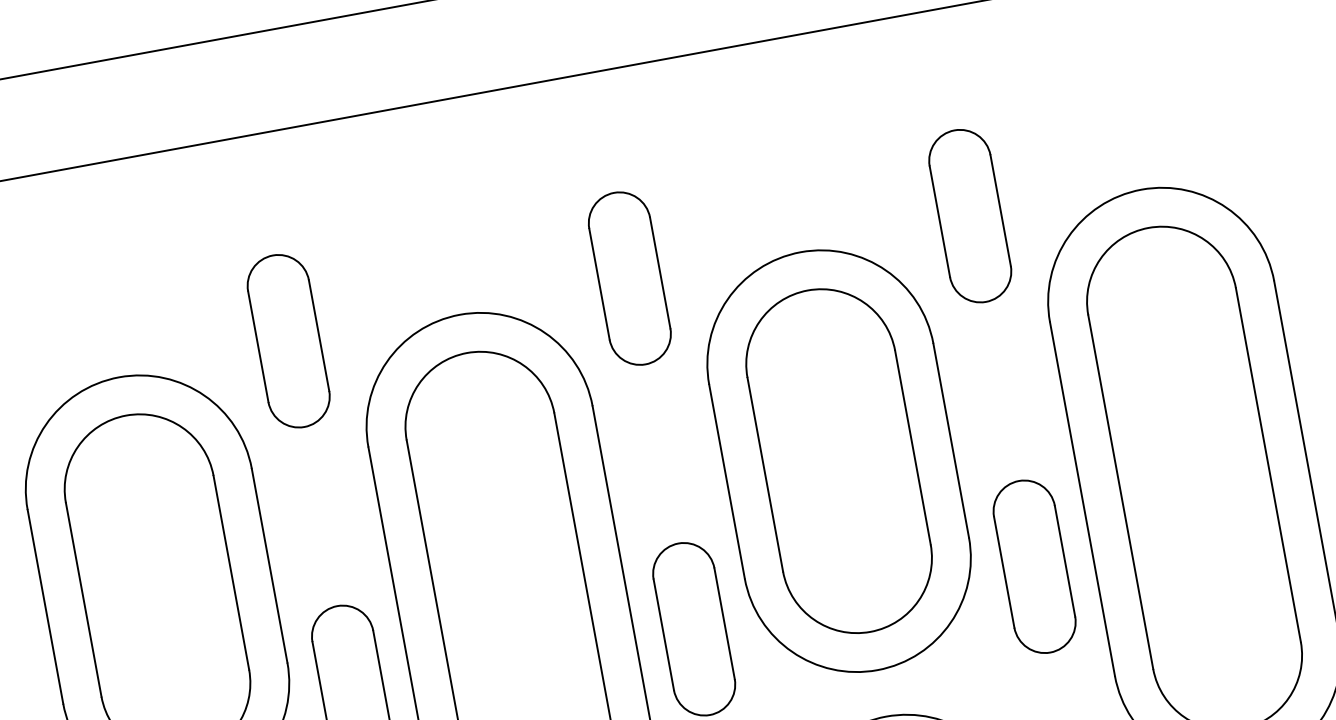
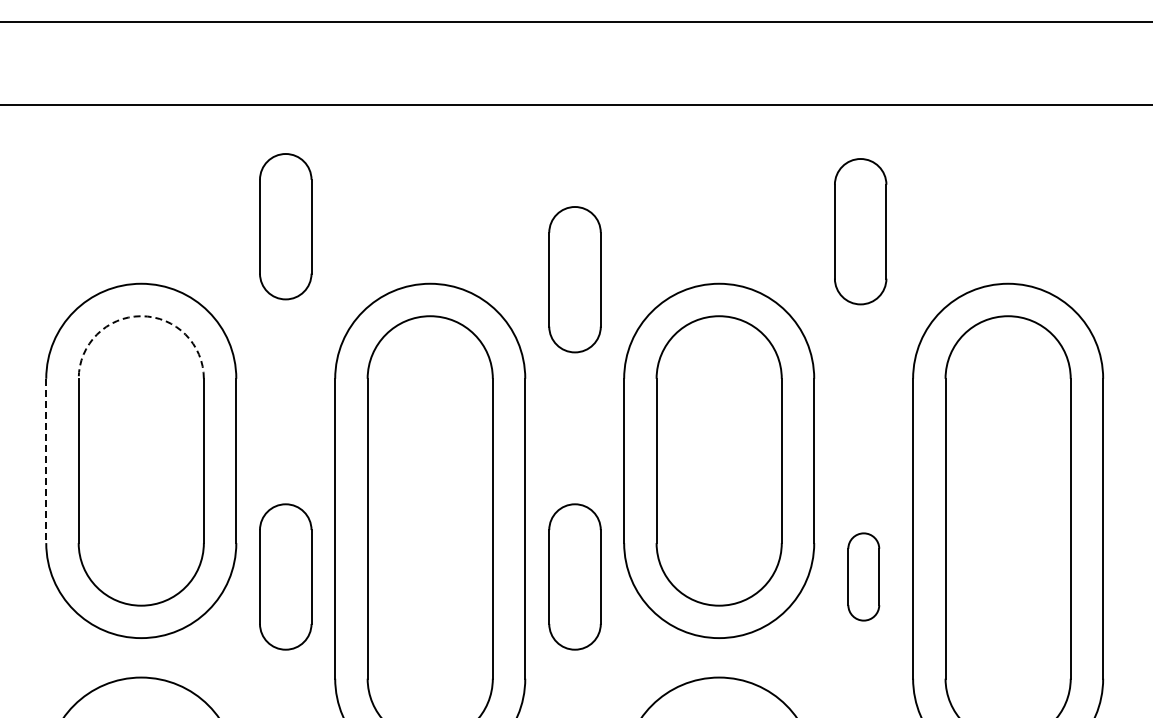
part: (970, 215) -> (860, 231), moved
part: (288, 341) -> (285, 226), moved
arc: (126, 415) -> (141, 316), solid -> dashed
part: (1034, 566) -> (863, 576), size x0.6
line: (45, 607) -> (46, 461), solid -> dashed

